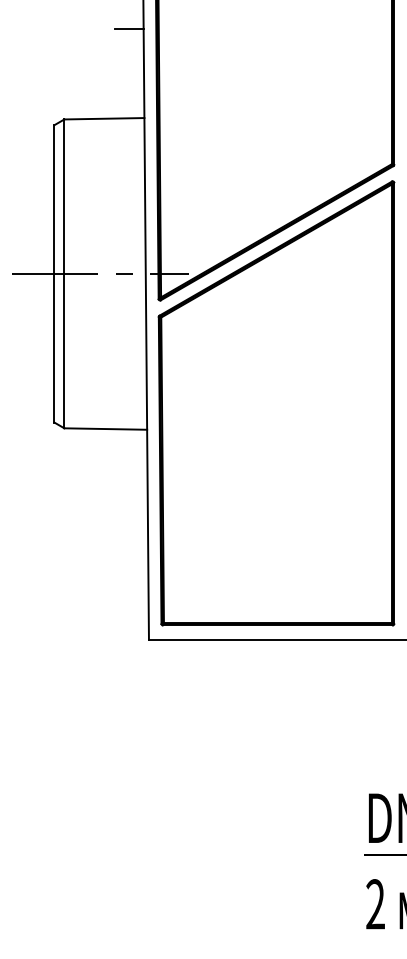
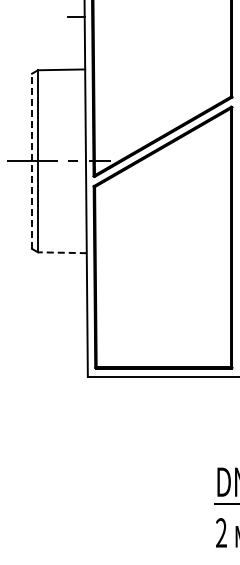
line: (55, 274) -> (32, 161), solid -> dashed
line: (104, 428) -> (61, 252), solid -> dashed

